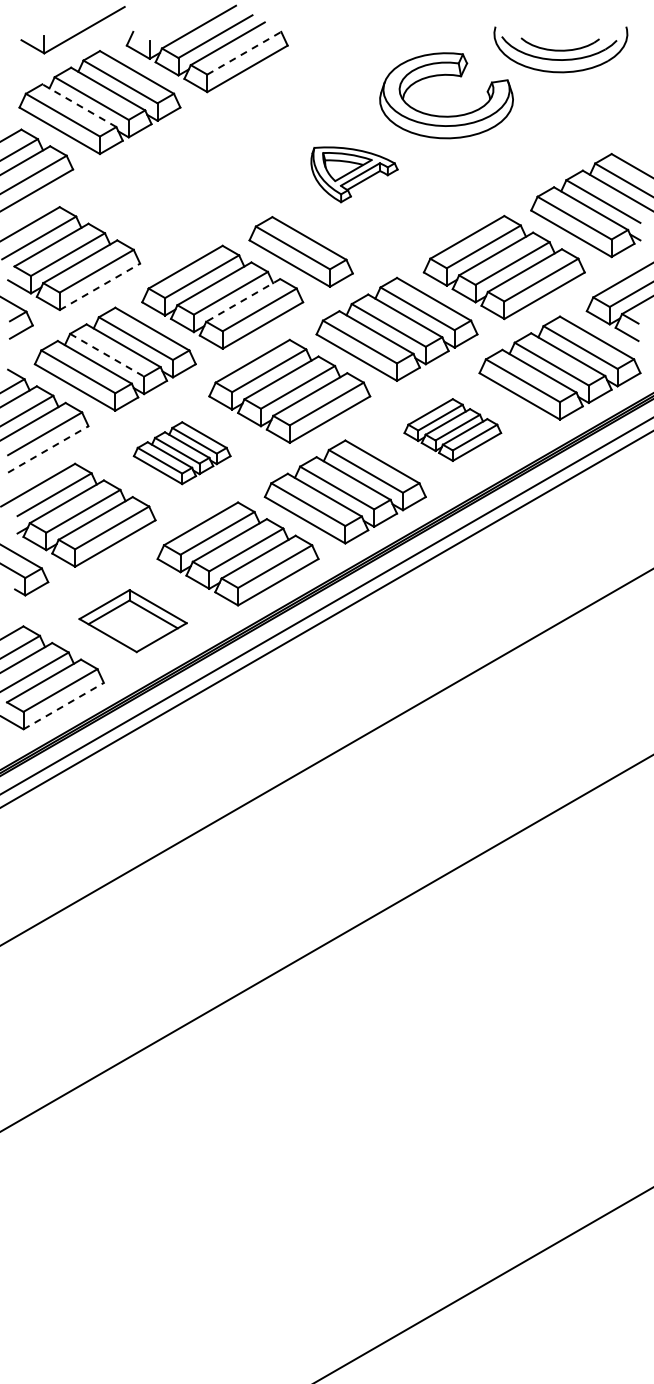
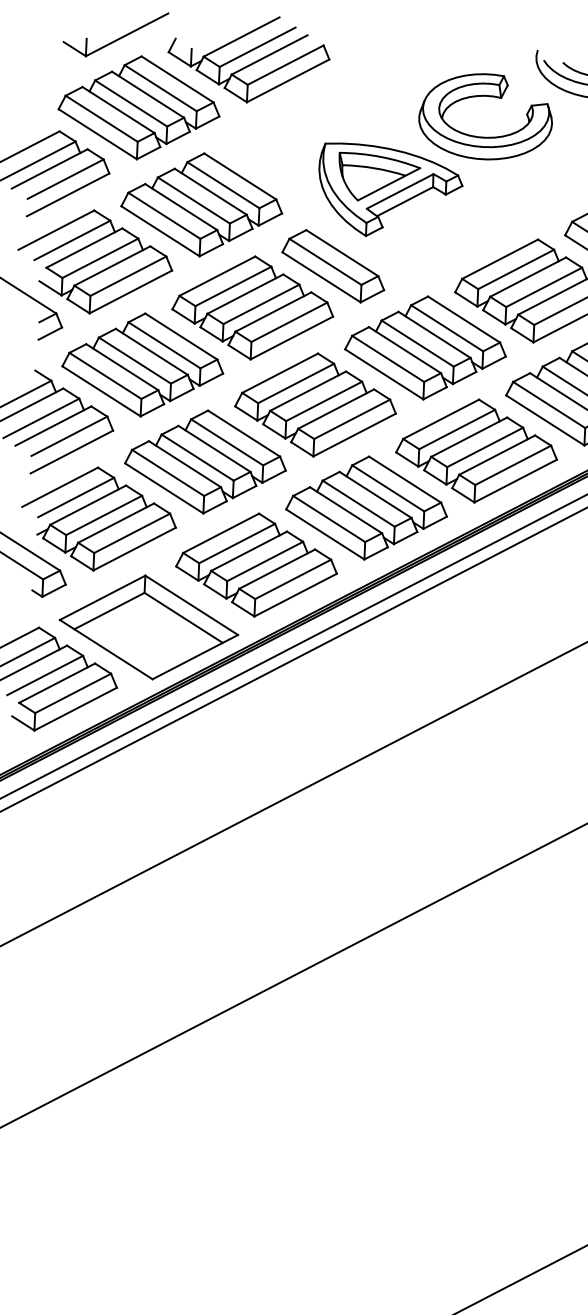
line: (244, 53) -> (285, 65), dashed -> solid
line: (79, 105) -> (118, 109), dashed -> solid
part: (354, 174) -> (390, 191), size x1.67
part: (166, 196) -> (201, 204), added
line: (100, 286) -> (131, 291), dashed -> solid
line: (243, 300) -> (273, 312), dashed -> solid
line: (107, 355) -> (135, 360), dashed -> solid
part: (452, 429) -> (476, 450), size x1.67
line: (48, 449) -> (72, 452), dashed -> solid
part: (181, 452) -> (204, 461), size x1.67
part: (132, 620) -> (148, 626), size x1.67
line: (64, 705) -> (76, 708), dashed -> solid

